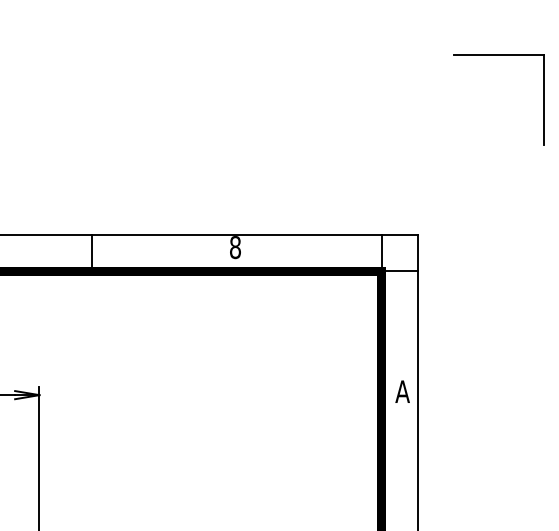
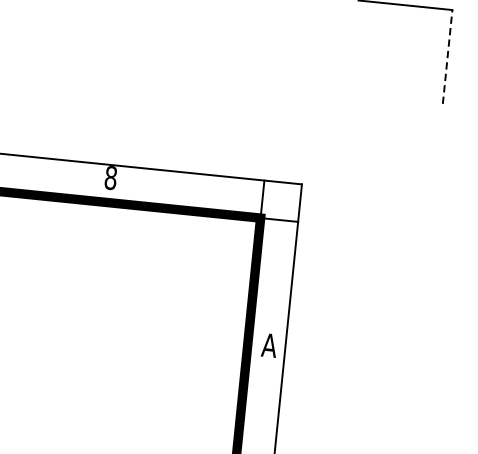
line: (544, 99) -> (447, 56), solid -> dashed

